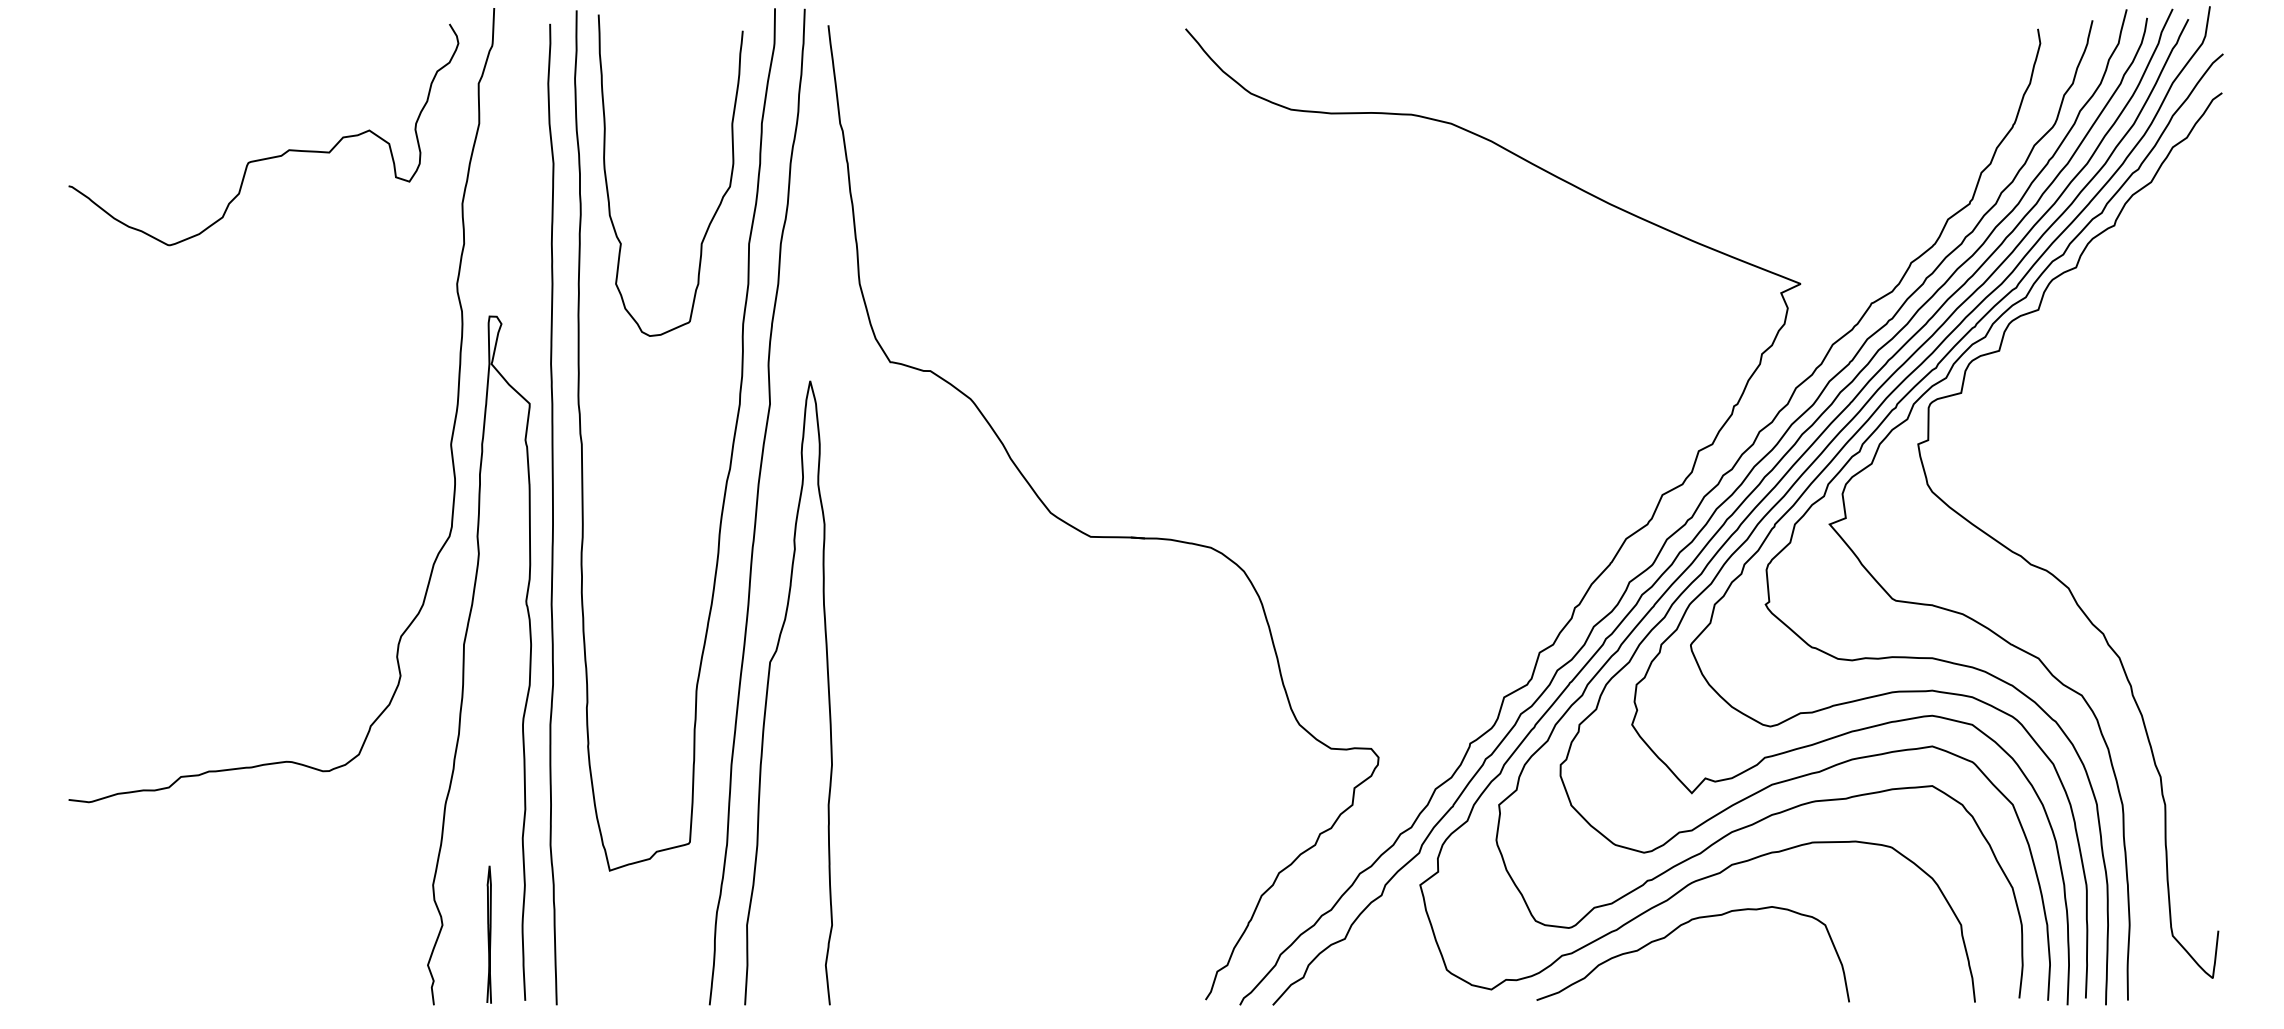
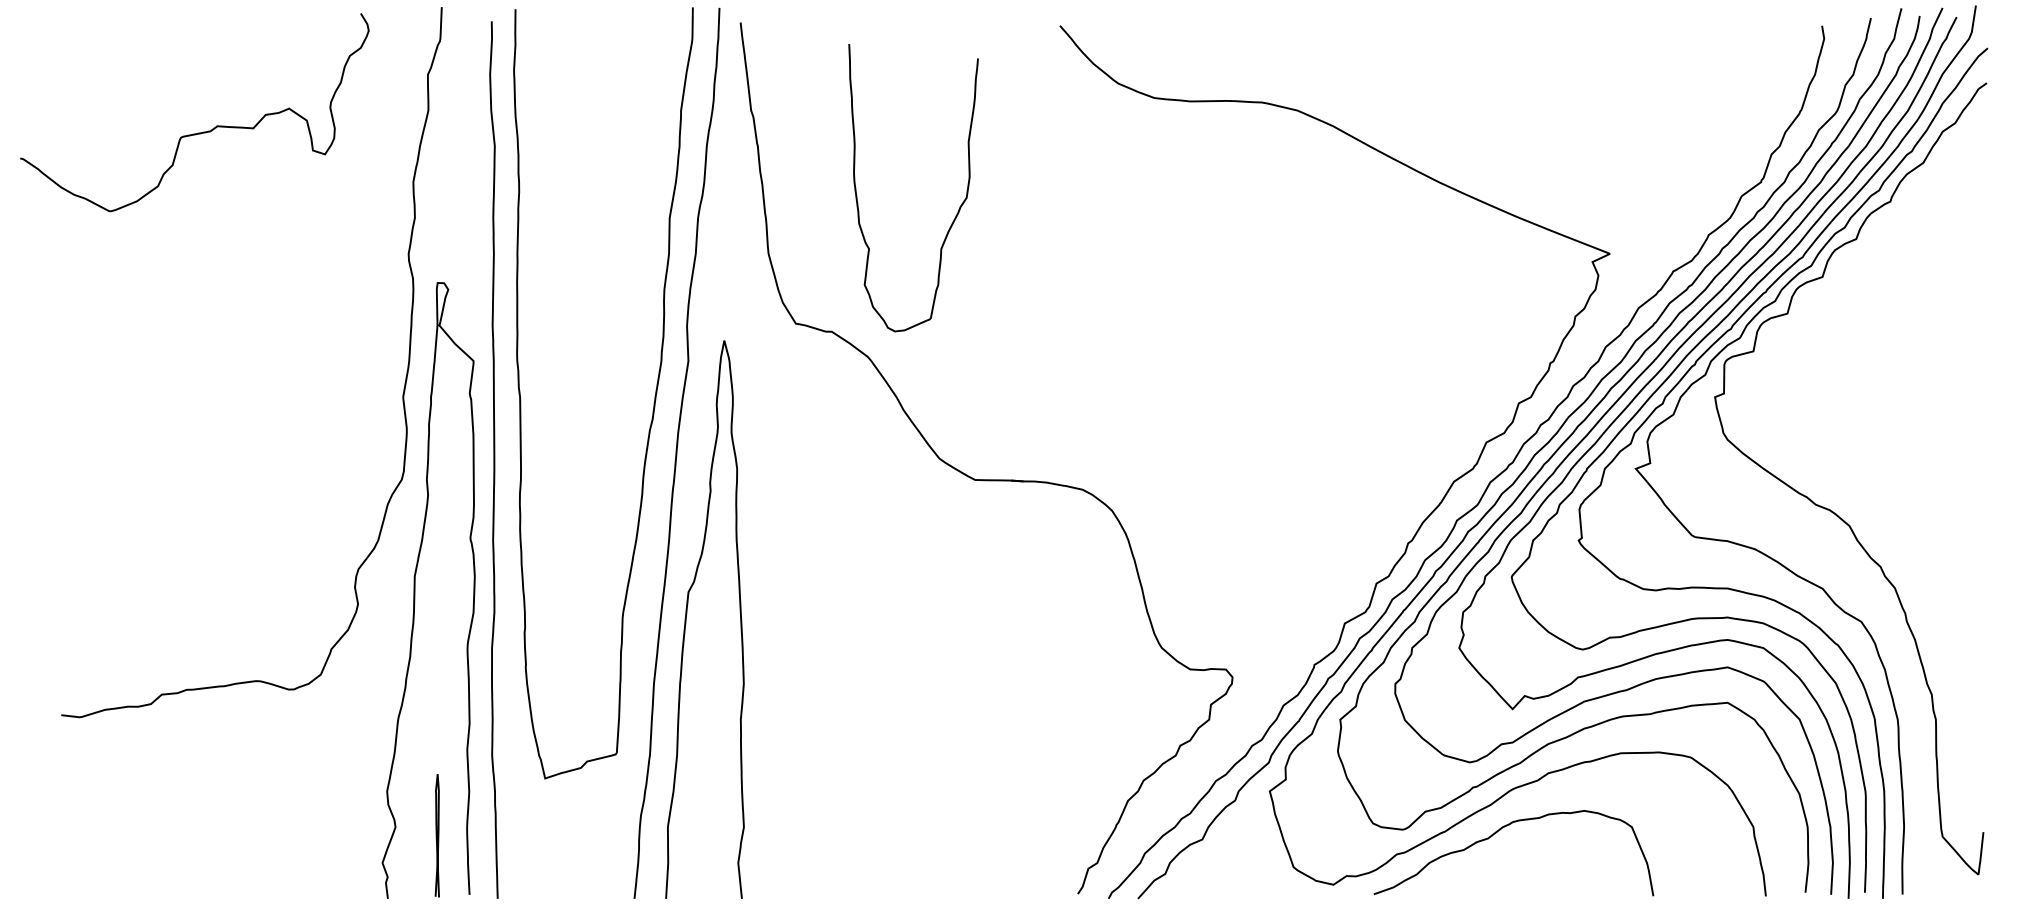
curve: (267, 157) -> (198, 132), moved
curve: (722, 196) -> (959, 206), moved

